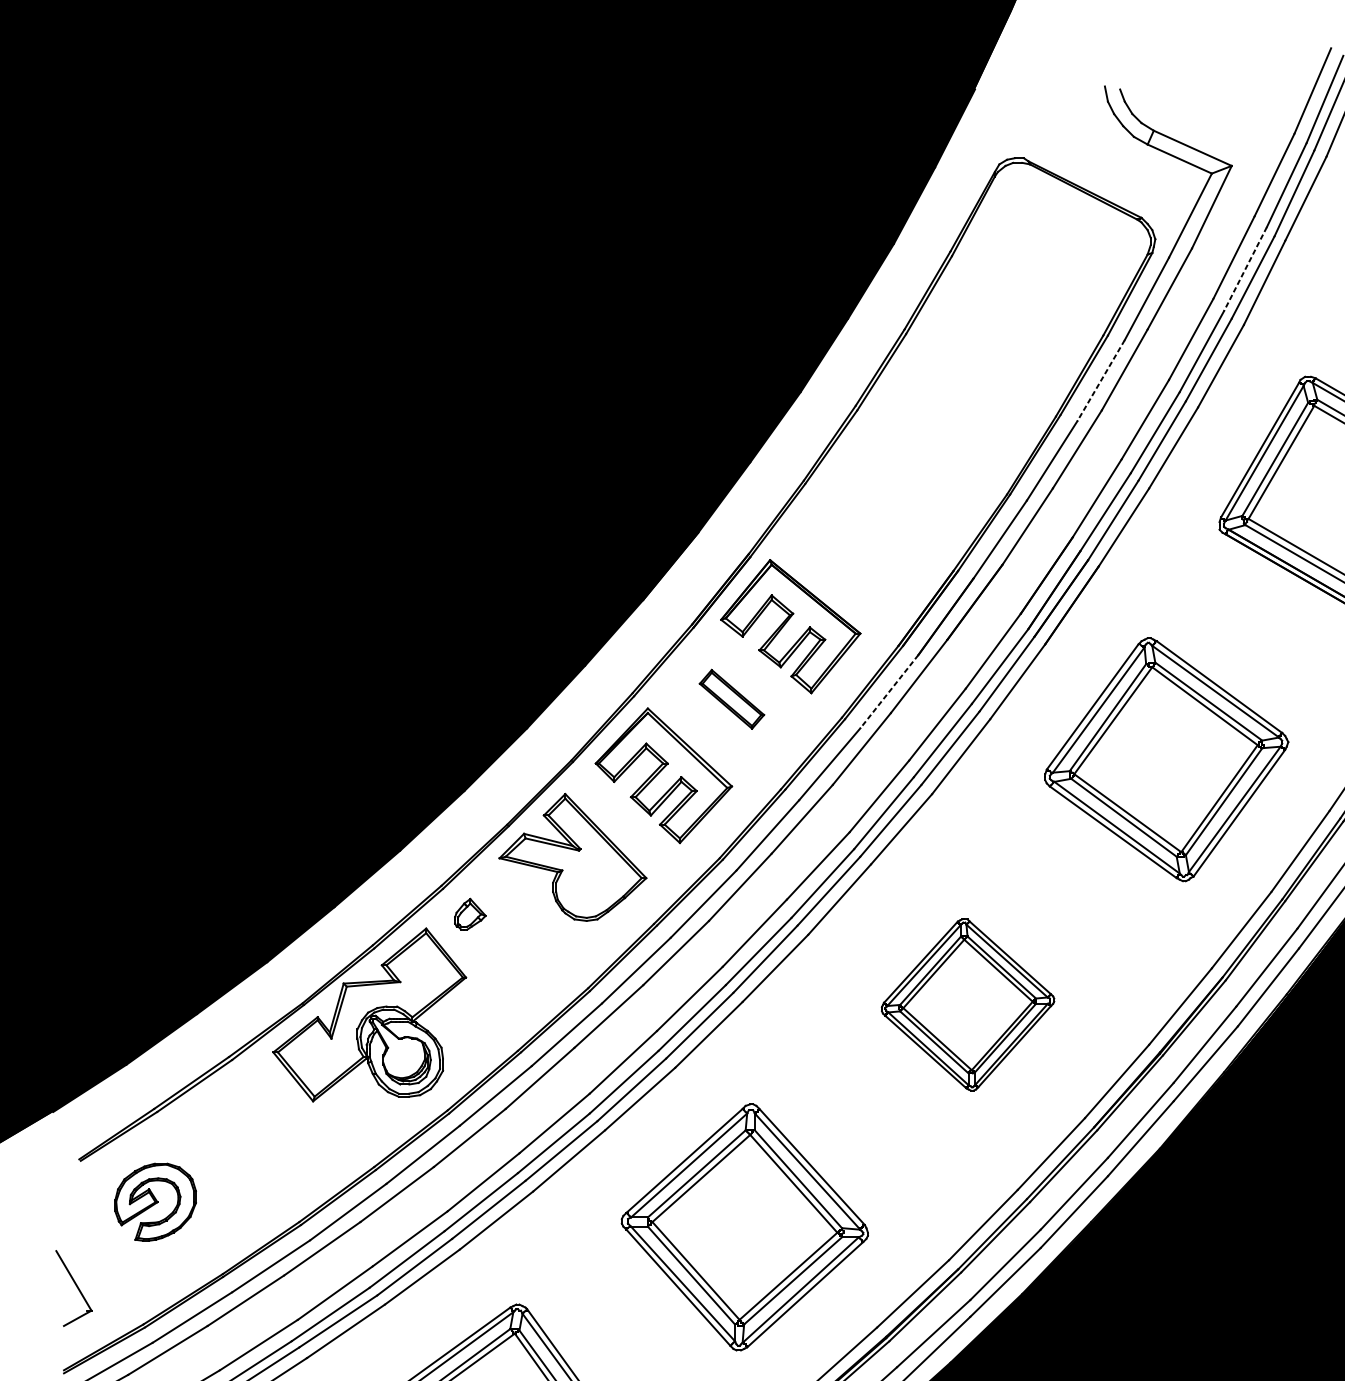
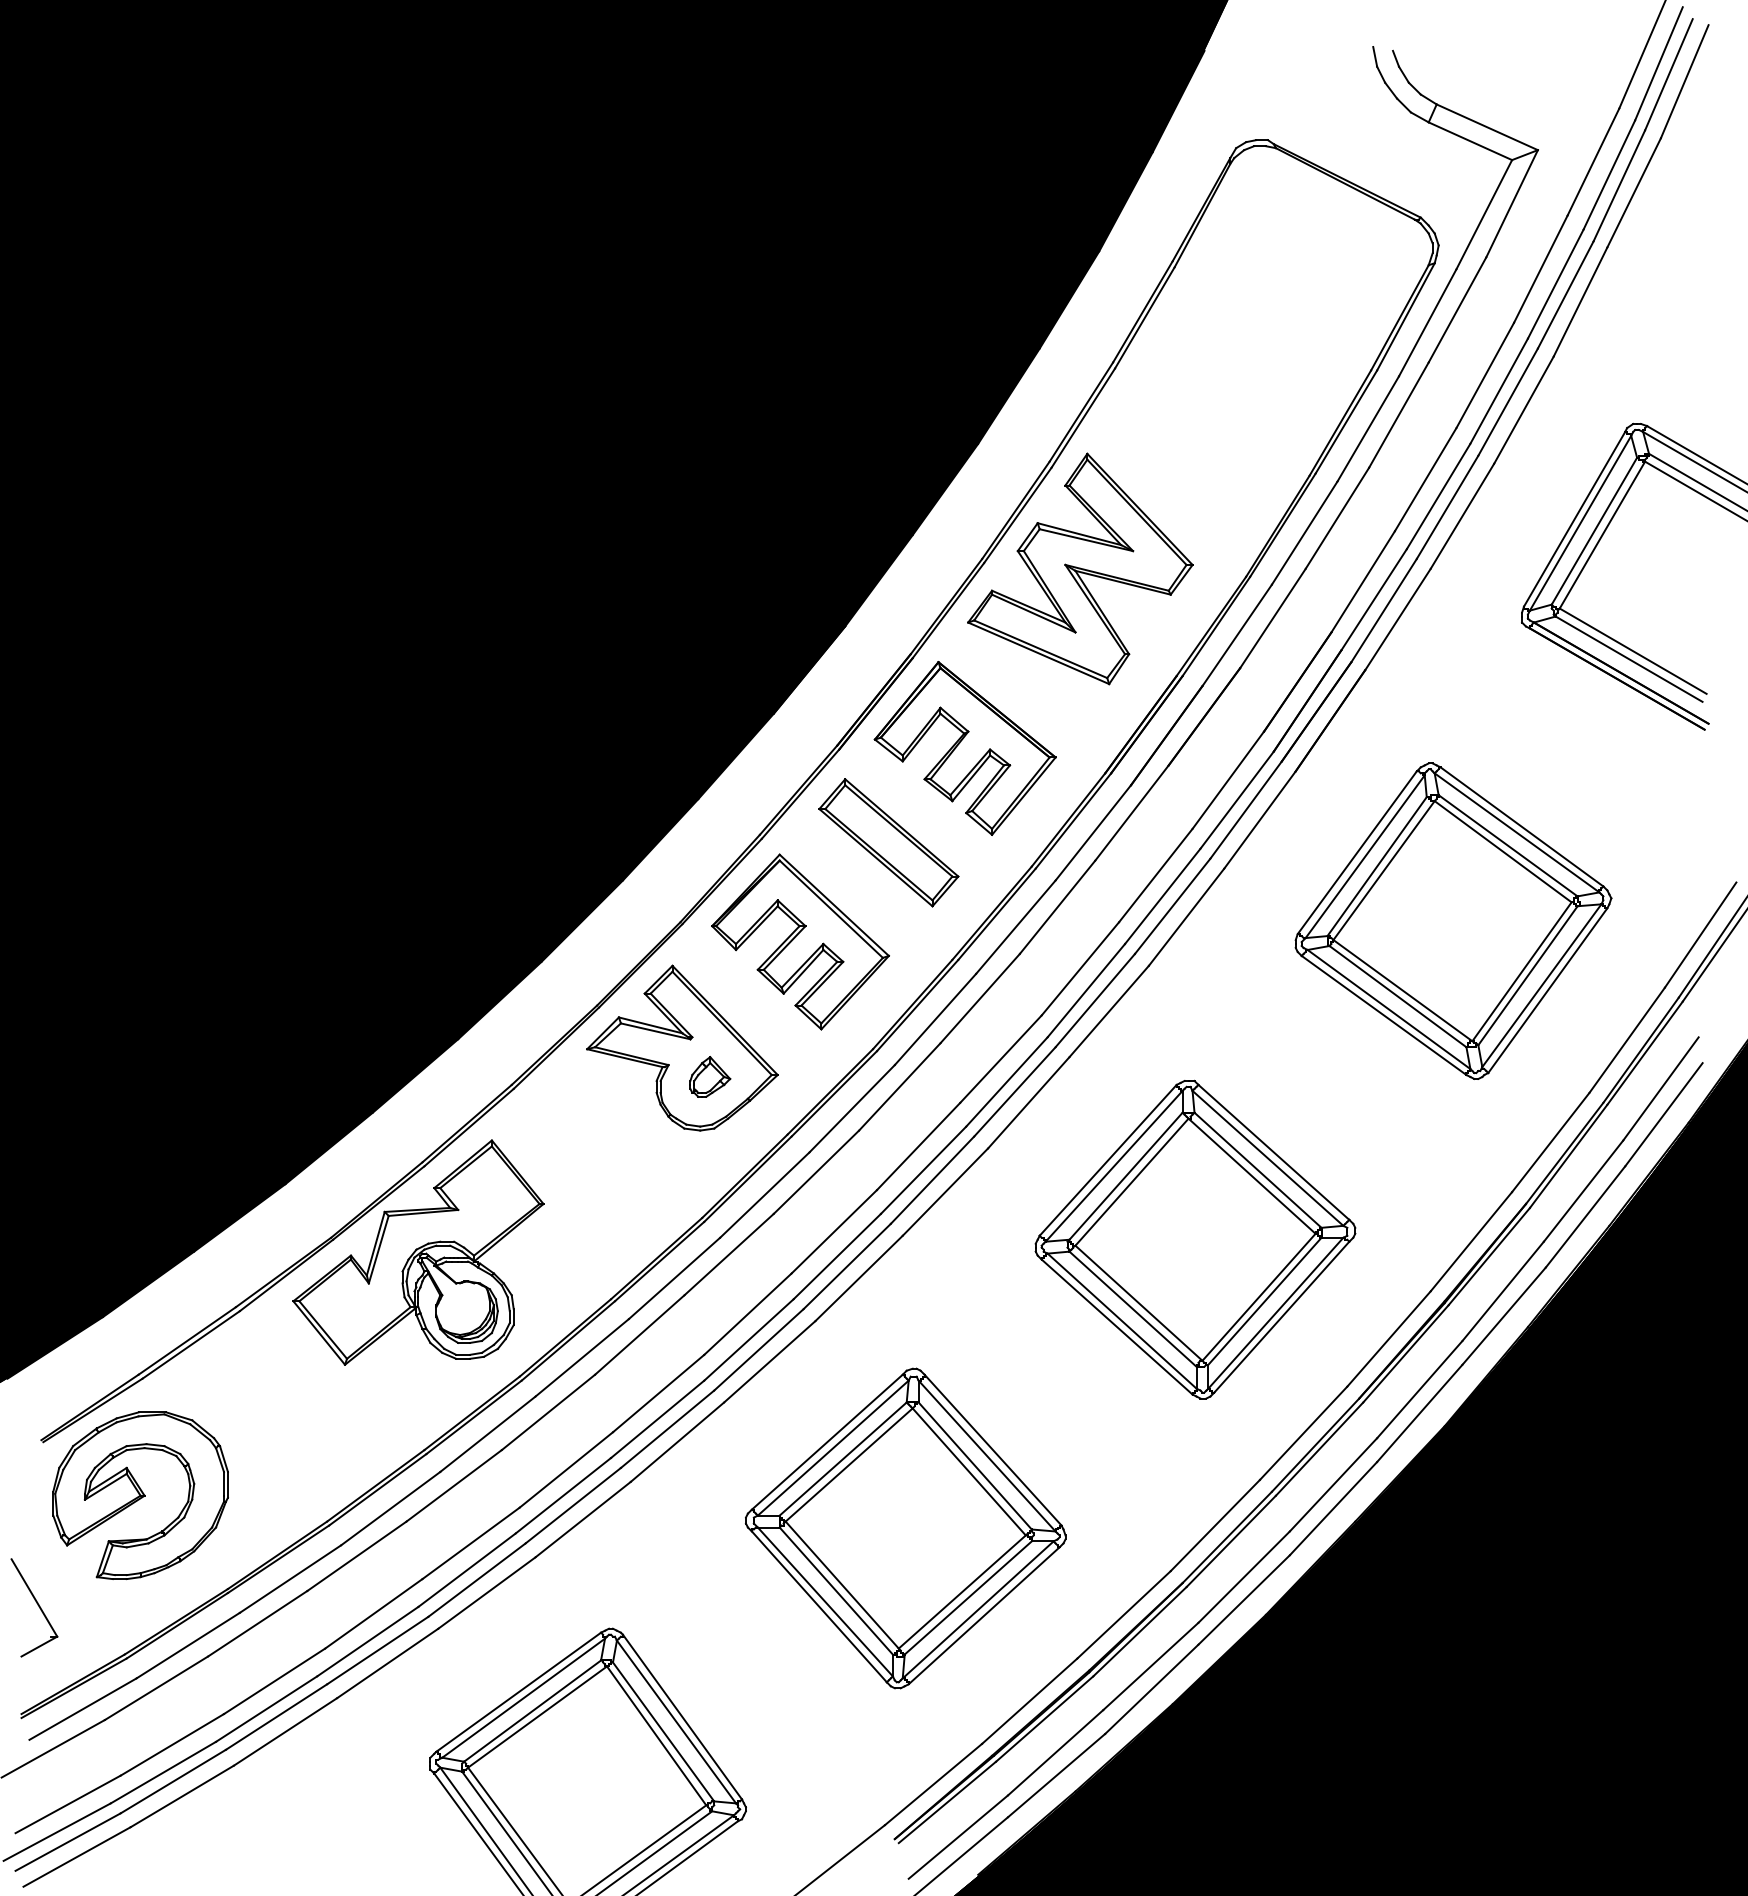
line: (1245, 269) -> (1555, 284), dashed -> solid
line: (1101, 380) -> (1368, 428), dashed -> solid
part: (879, 488) -> (1080, 568), added
line: (889, 691) -> (1093, 832), dashed -> solid
part: (731, 699) -> (888, 842), size x1.67
part: (470, 913) -> (710, 1076), moved
part: (968, 1004) -> (1195, 1239), size x1.43
part: (155, 1201) -> (140, 1495), size x1.67

